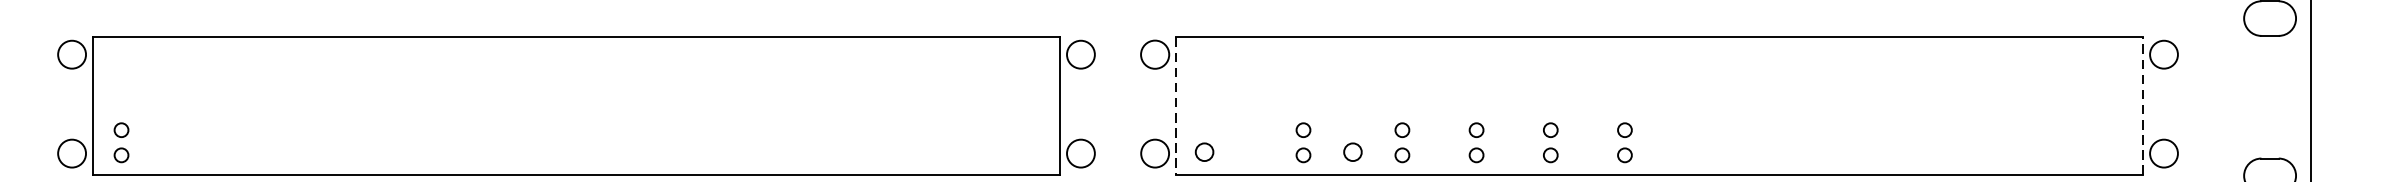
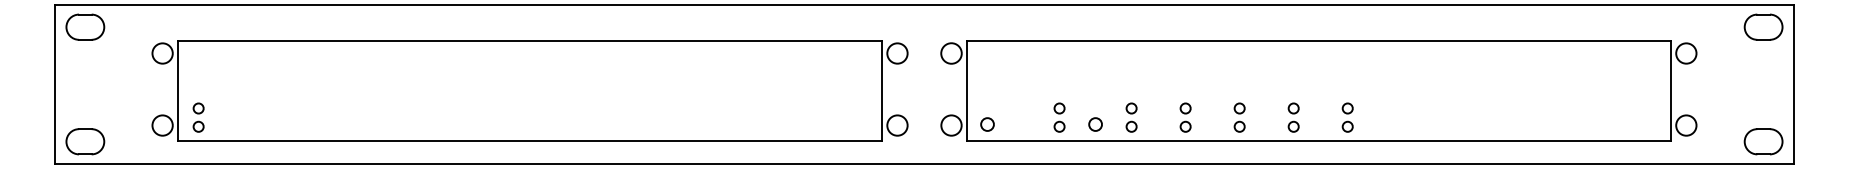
line: (2143, 105) -> (1671, 90), dashed -> solid
line: (1175, 106) -> (966, 91), dashed -> solid
part: (1698, 142) -> (1347, 117), added

